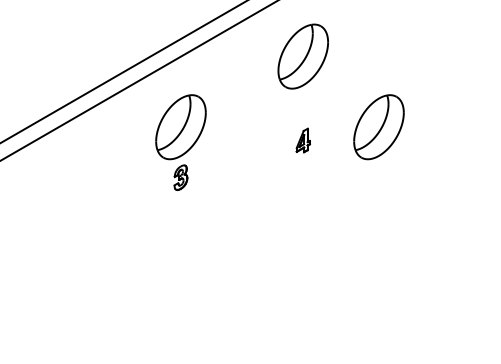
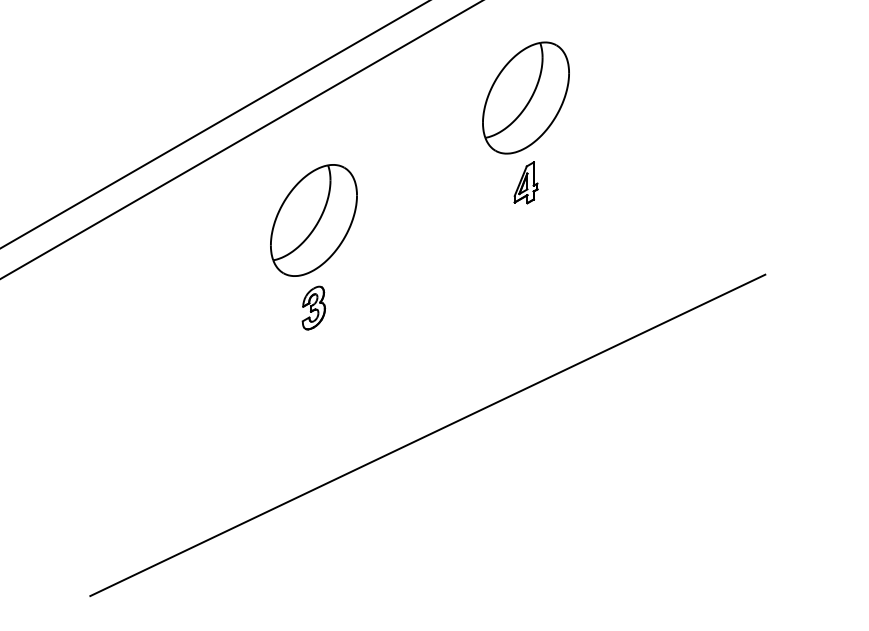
part: (378, 127) -> (656, 220), removed
part: (302, 140) -> (524, 182), moved
line: (246, 250) -> (427, 434), added

